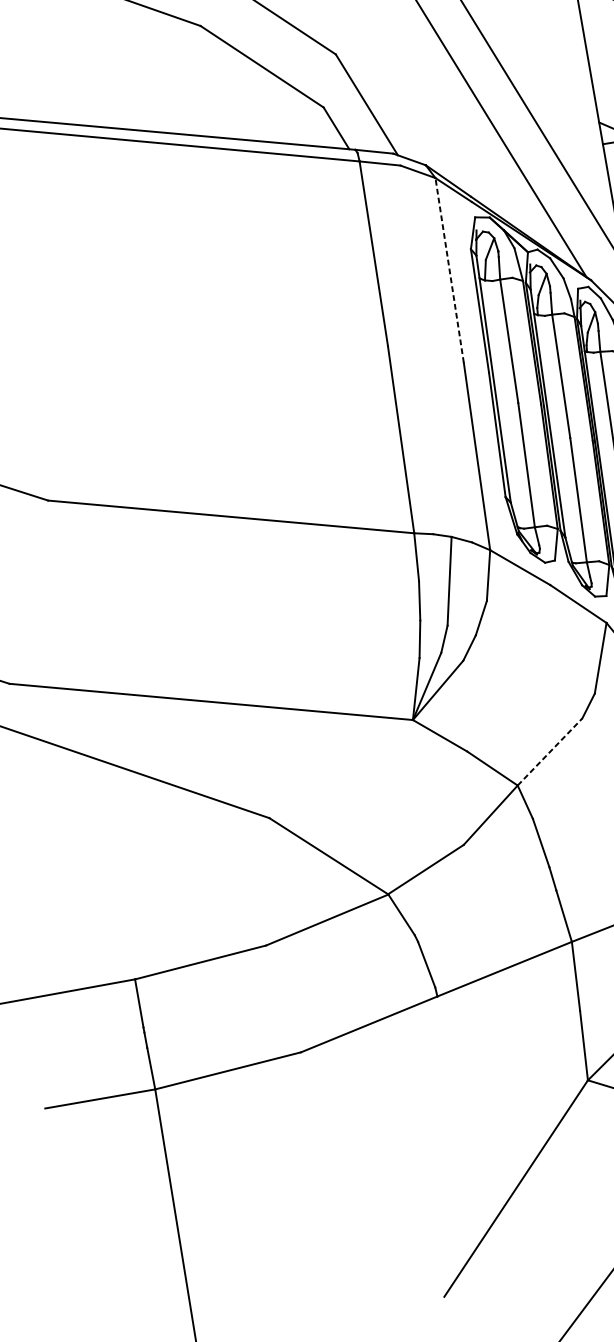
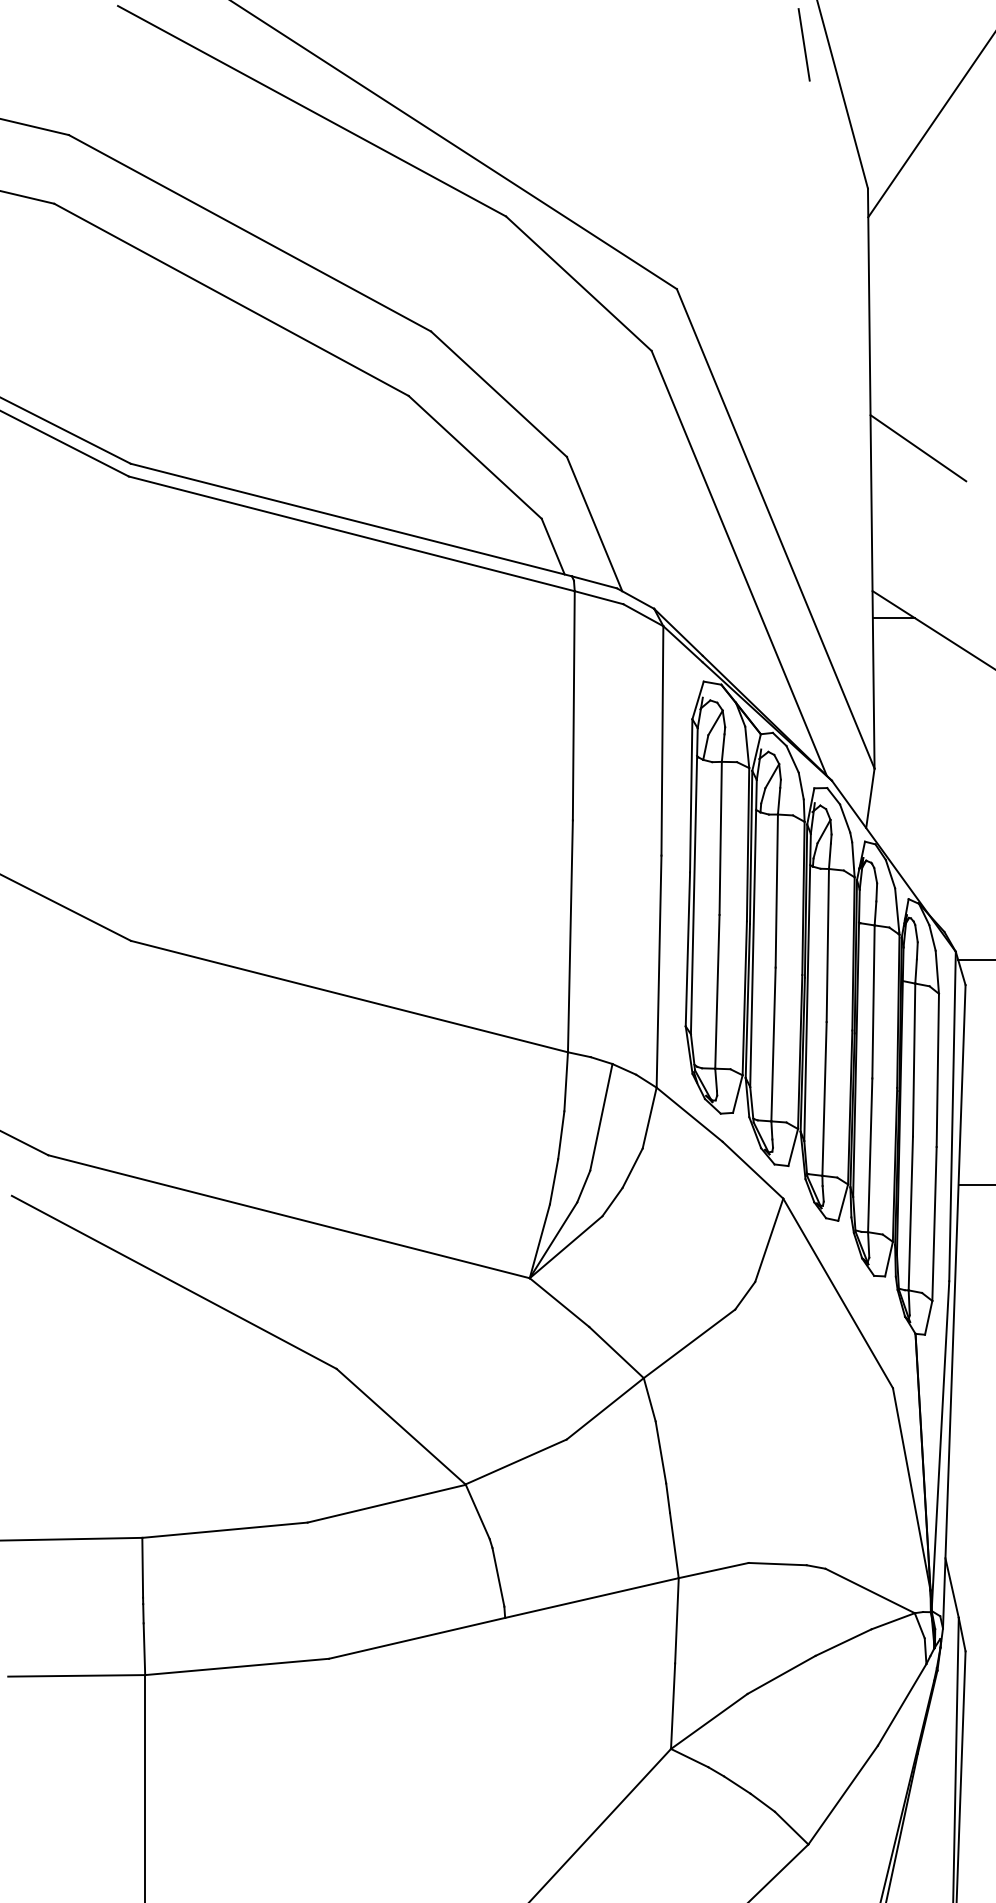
line: (449, 270) -> (662, 740), dashed -> solid
line: (549, 751) -> (689, 1343), dashed -> solid

